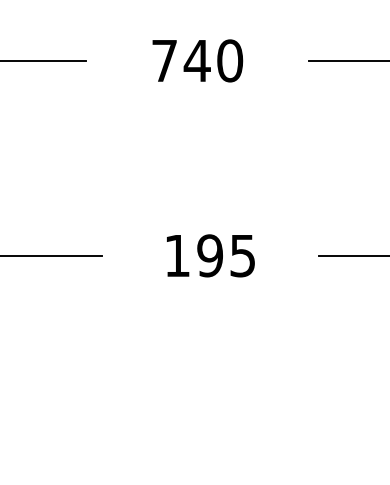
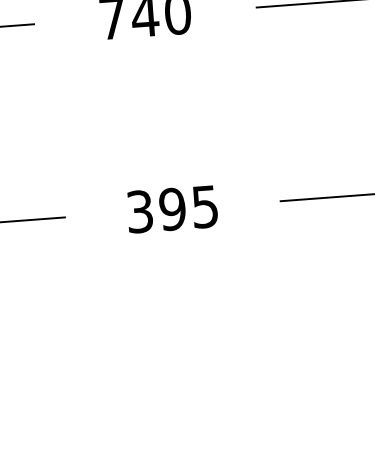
text: (177, 255) -> (140, 211), 195 -> 395

